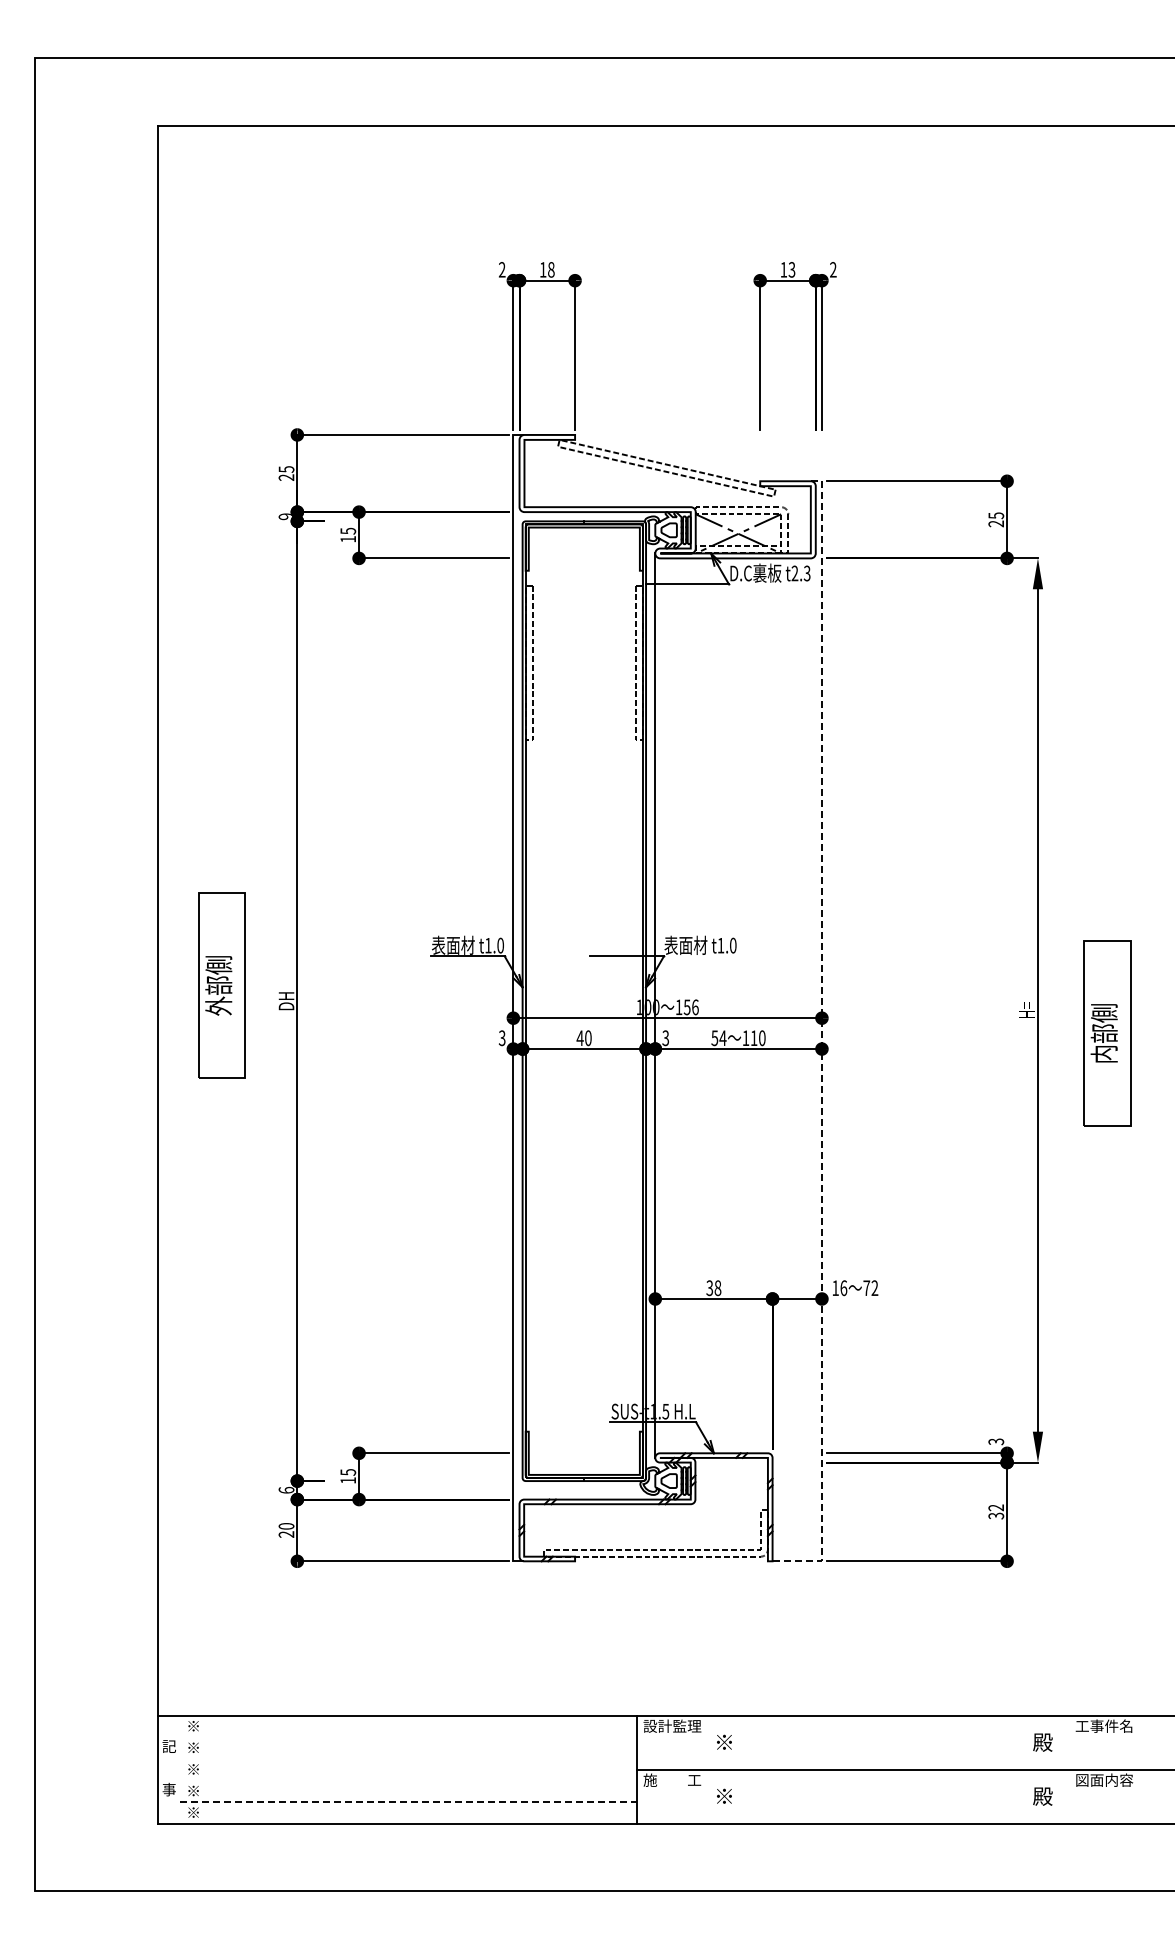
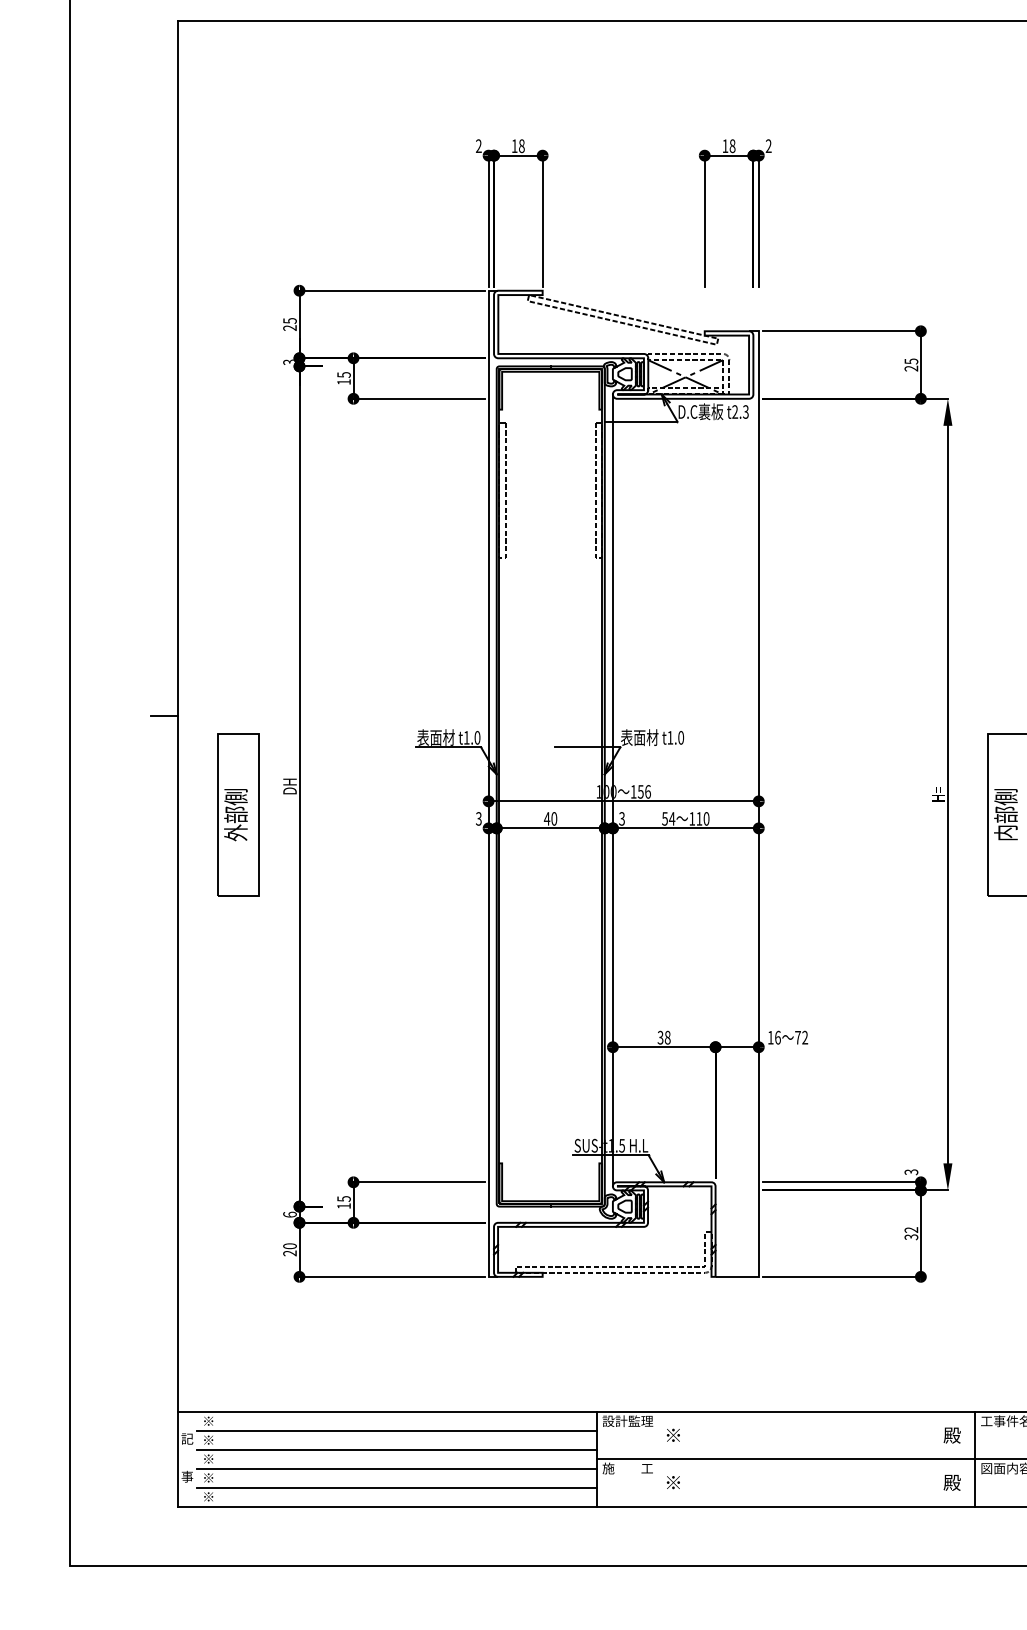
text: (791, 269) -> (732, 145), 13 -> 18
text: (285, 516) -> (289, 362), 9 -> 3
line: (142, 920) -> (163, 715), added
part: (221, 985) -> (238, 814), moved
line: (821, 1040) -> (758, 820), dashed -> solid
line: (408, 1737) -> (396, 1431), added
line: (408, 1758) -> (396, 1449), added
line: (1068, 1769) -> (974, 1459), added
line: (408, 1780) -> (396, 1468), added
line: (408, 1802) -> (396, 1488), dashed -> solid

